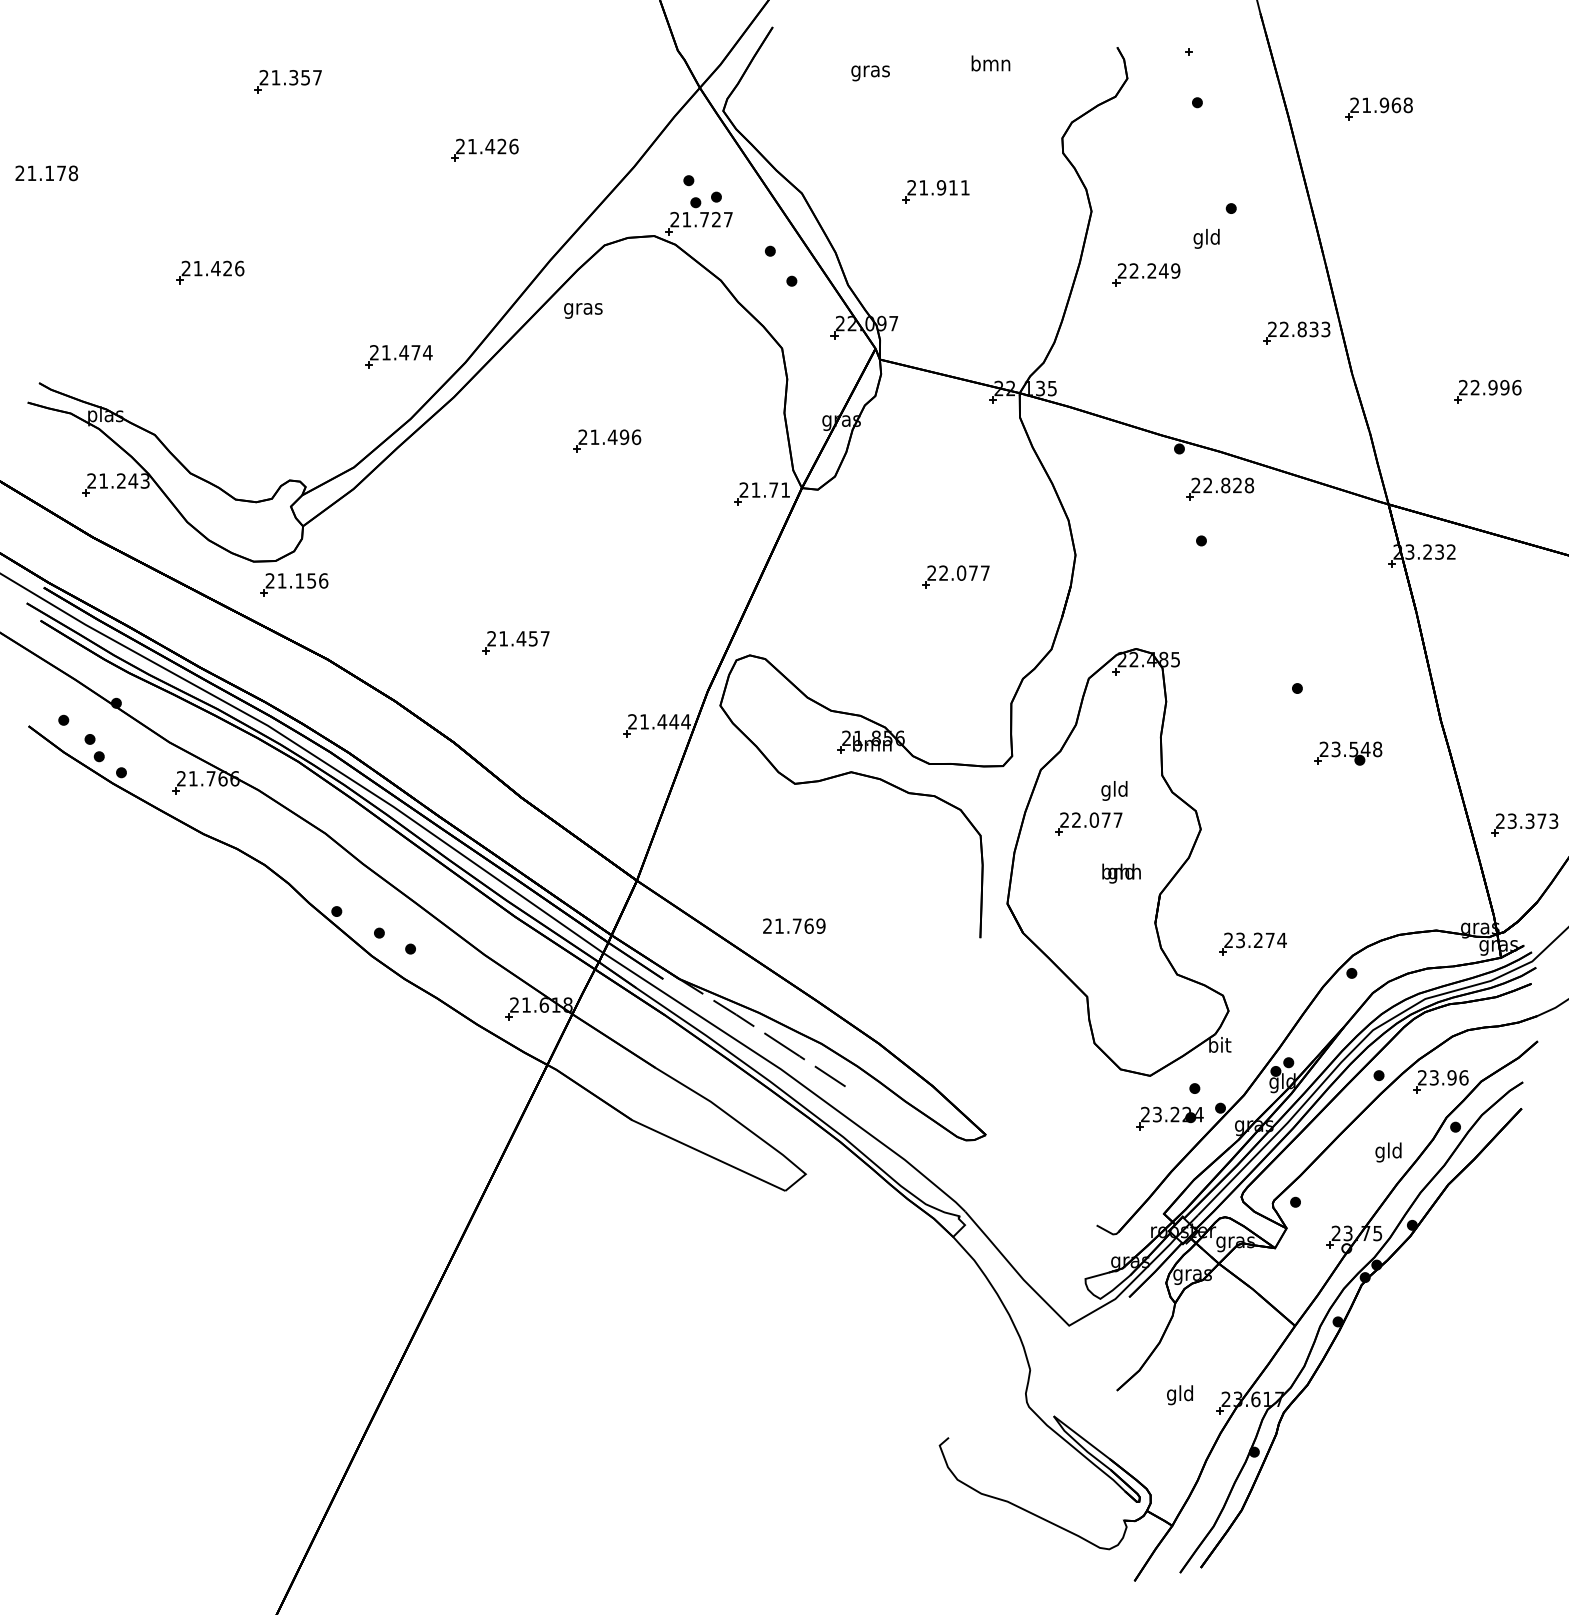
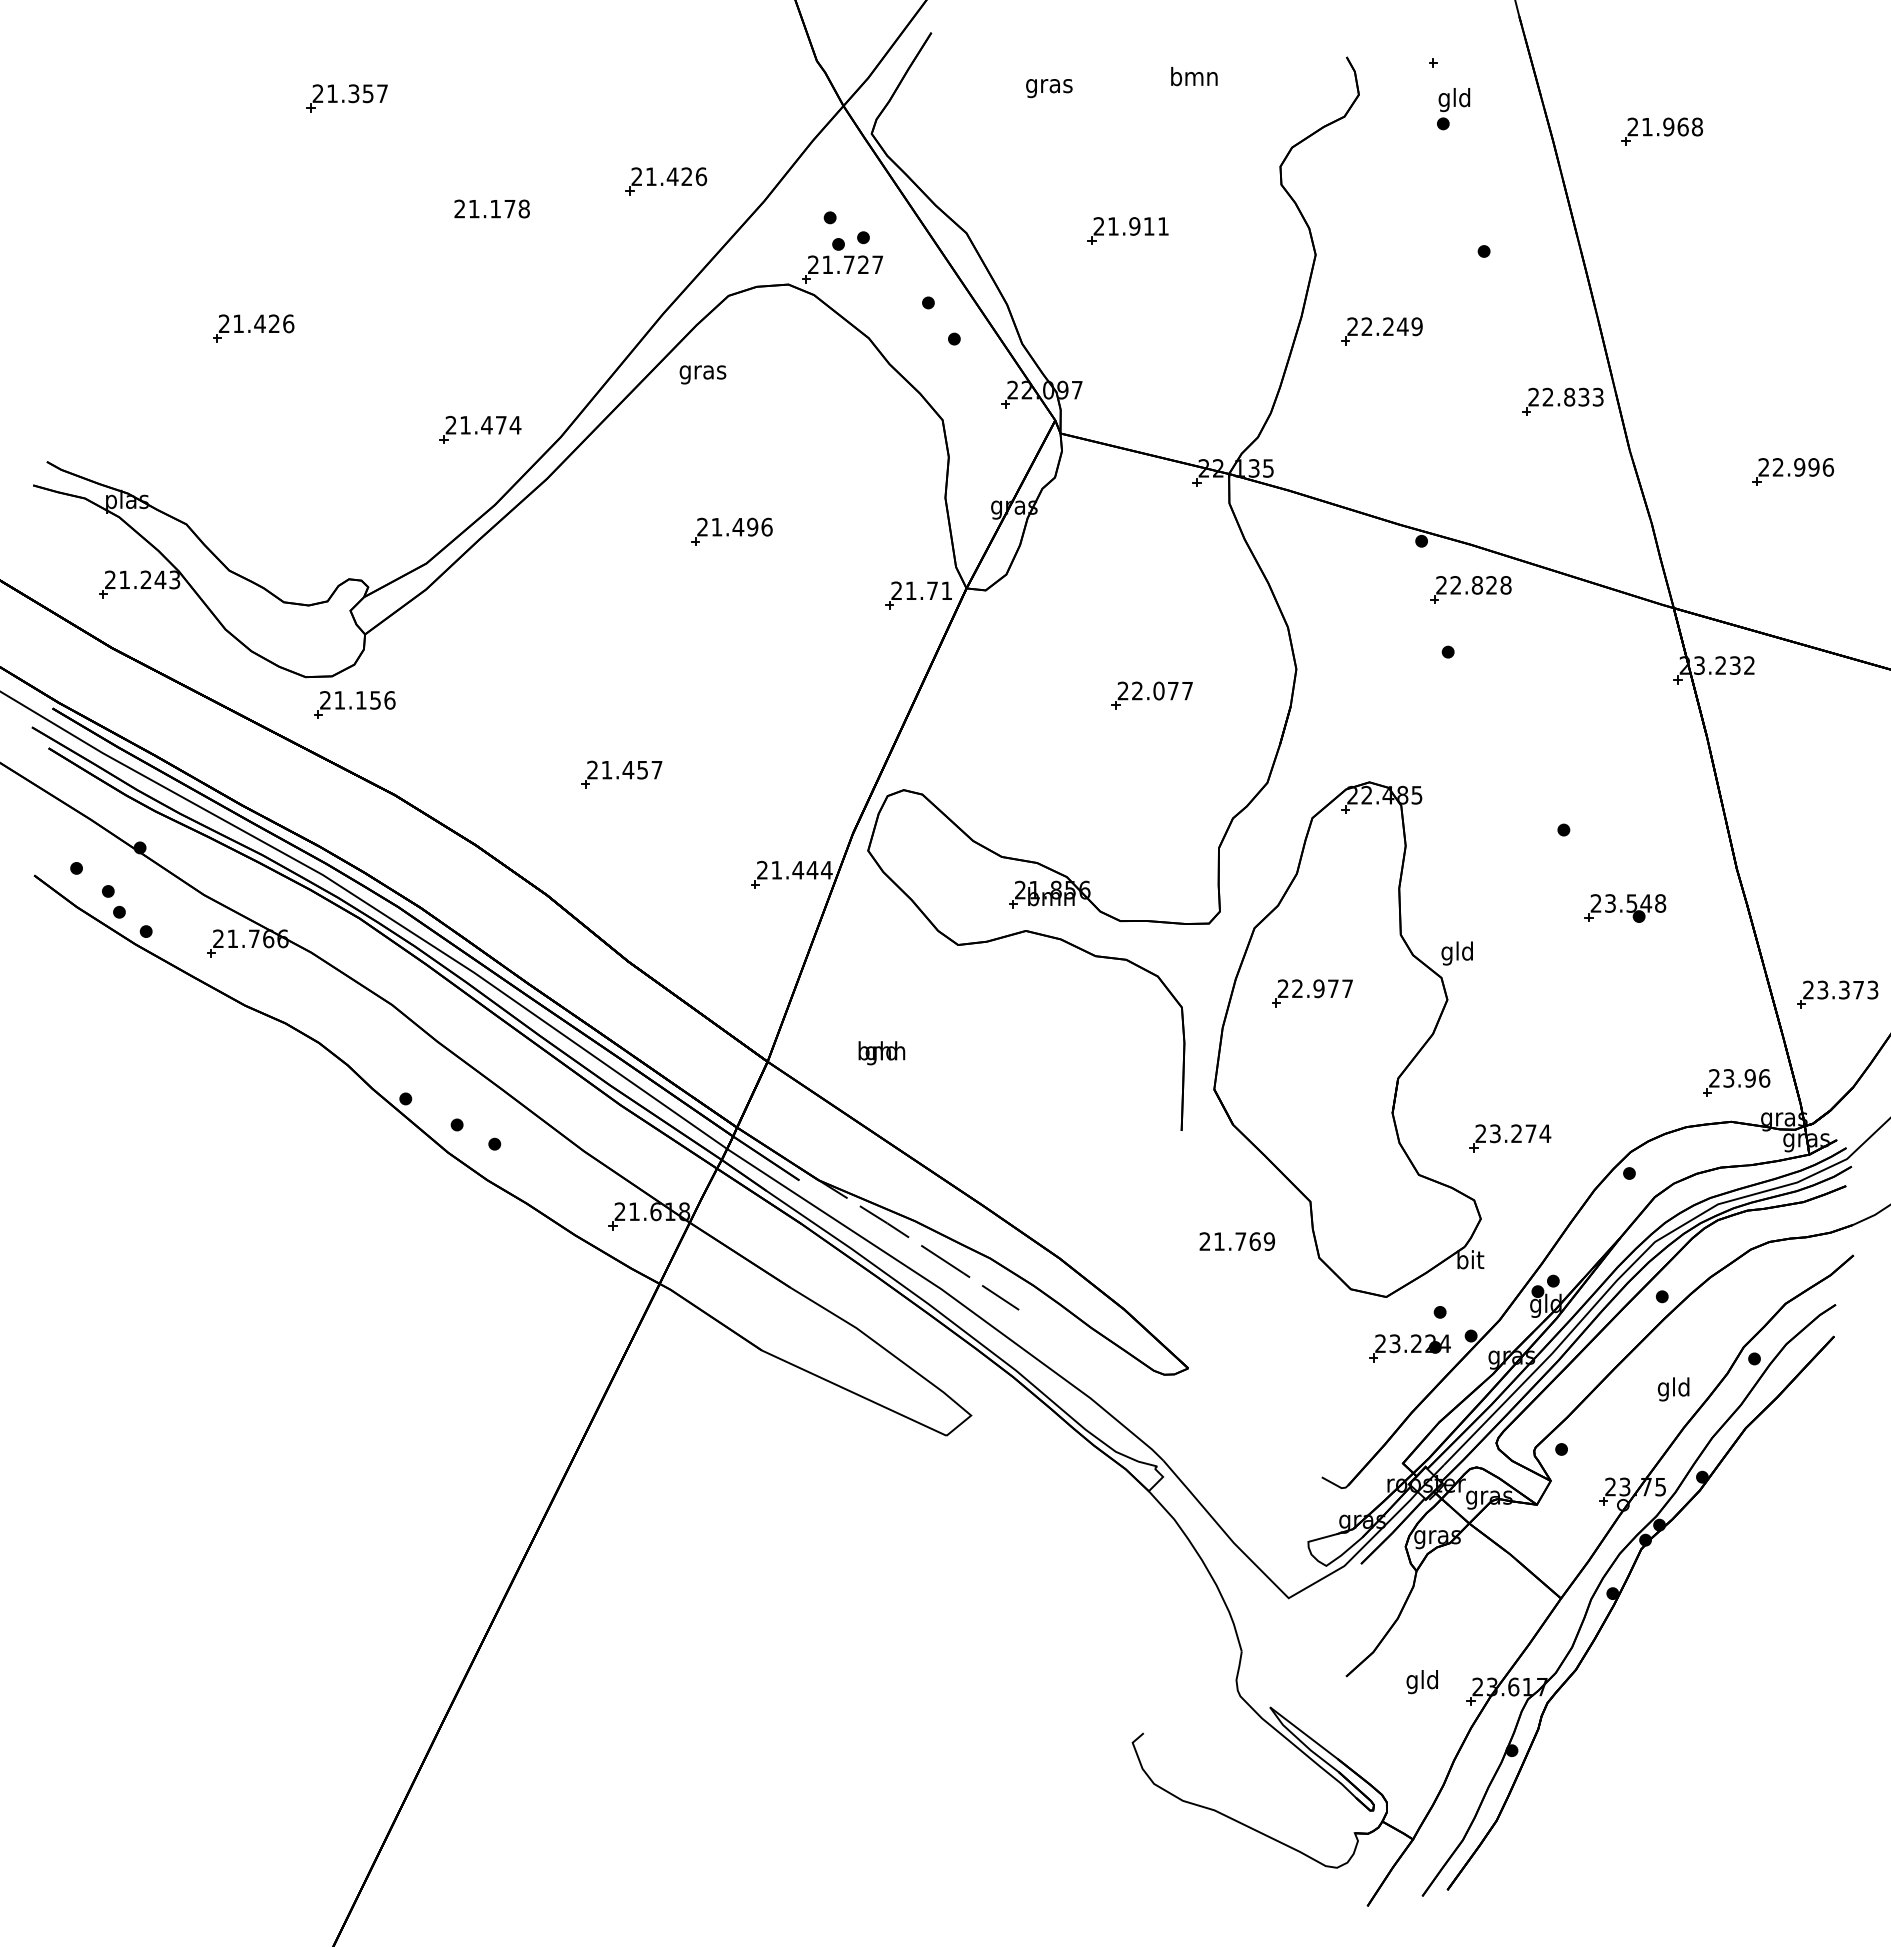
part: (485, 150) -> (666, 181), moved
text: (46, 172) -> (491, 208), moved
text: (1206, 238) -> (1454, 99), moved
text: (1113, 790) -> (1456, 953), moved
text: (1093, 819) -> (1318, 988), 22.077 -> 22.977
text: (1121, 873) -> (881, 1053), moved
text: (793, 926) -> (1236, 1241), moved
part: (1440, 1081) -> (1736, 1082), moved

